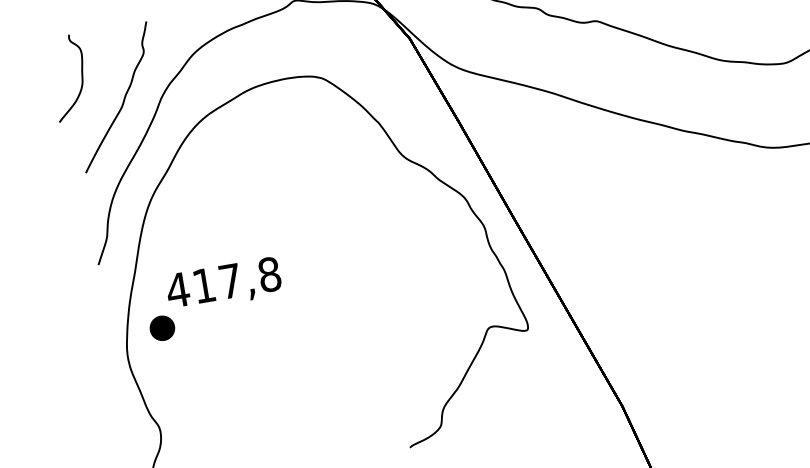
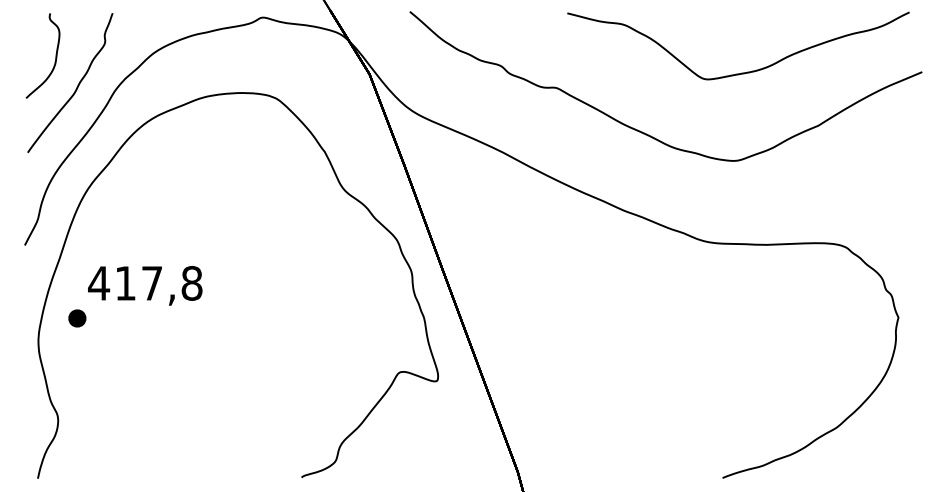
curve: (81, 75) -> (55, 55), moved
part: (162, 328) -> (77, 318), size x0.71

